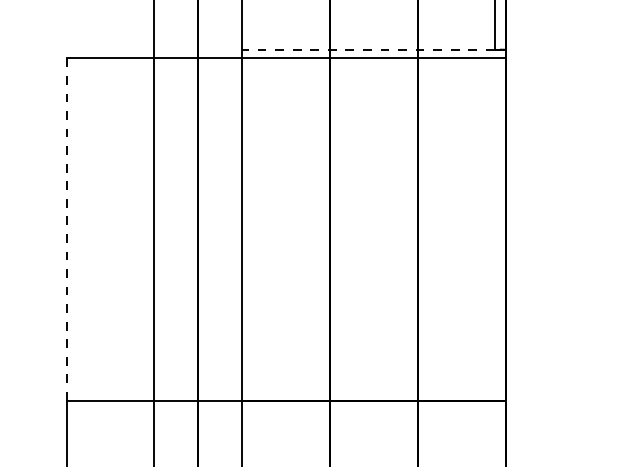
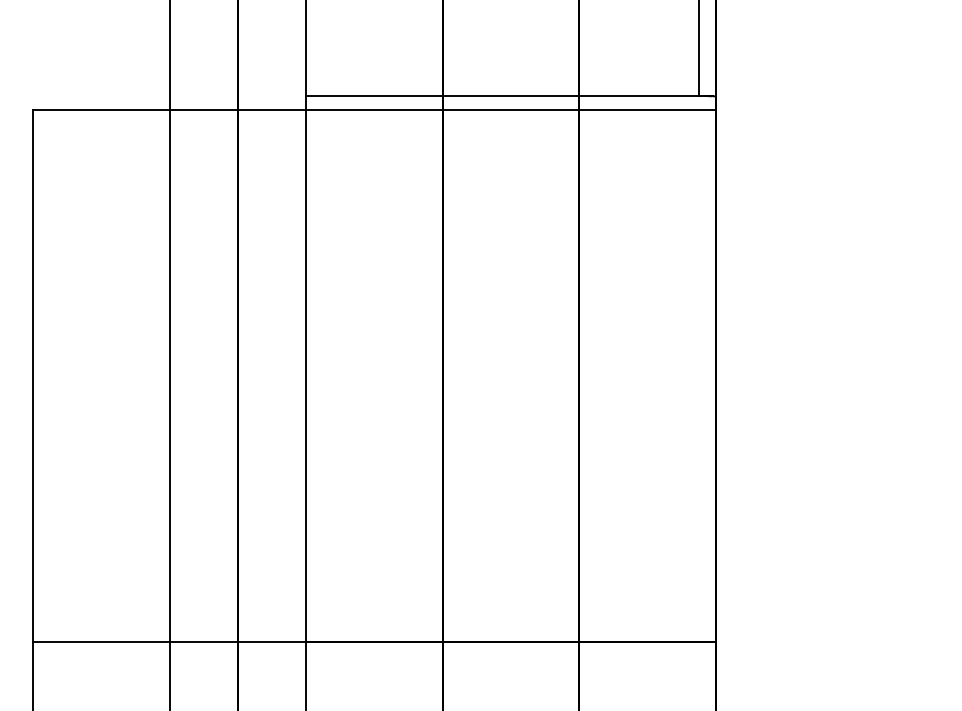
line: (367, 49) -> (501, 95), dashed -> solid
line: (66, 229) -> (33, 375), dashed -> solid

